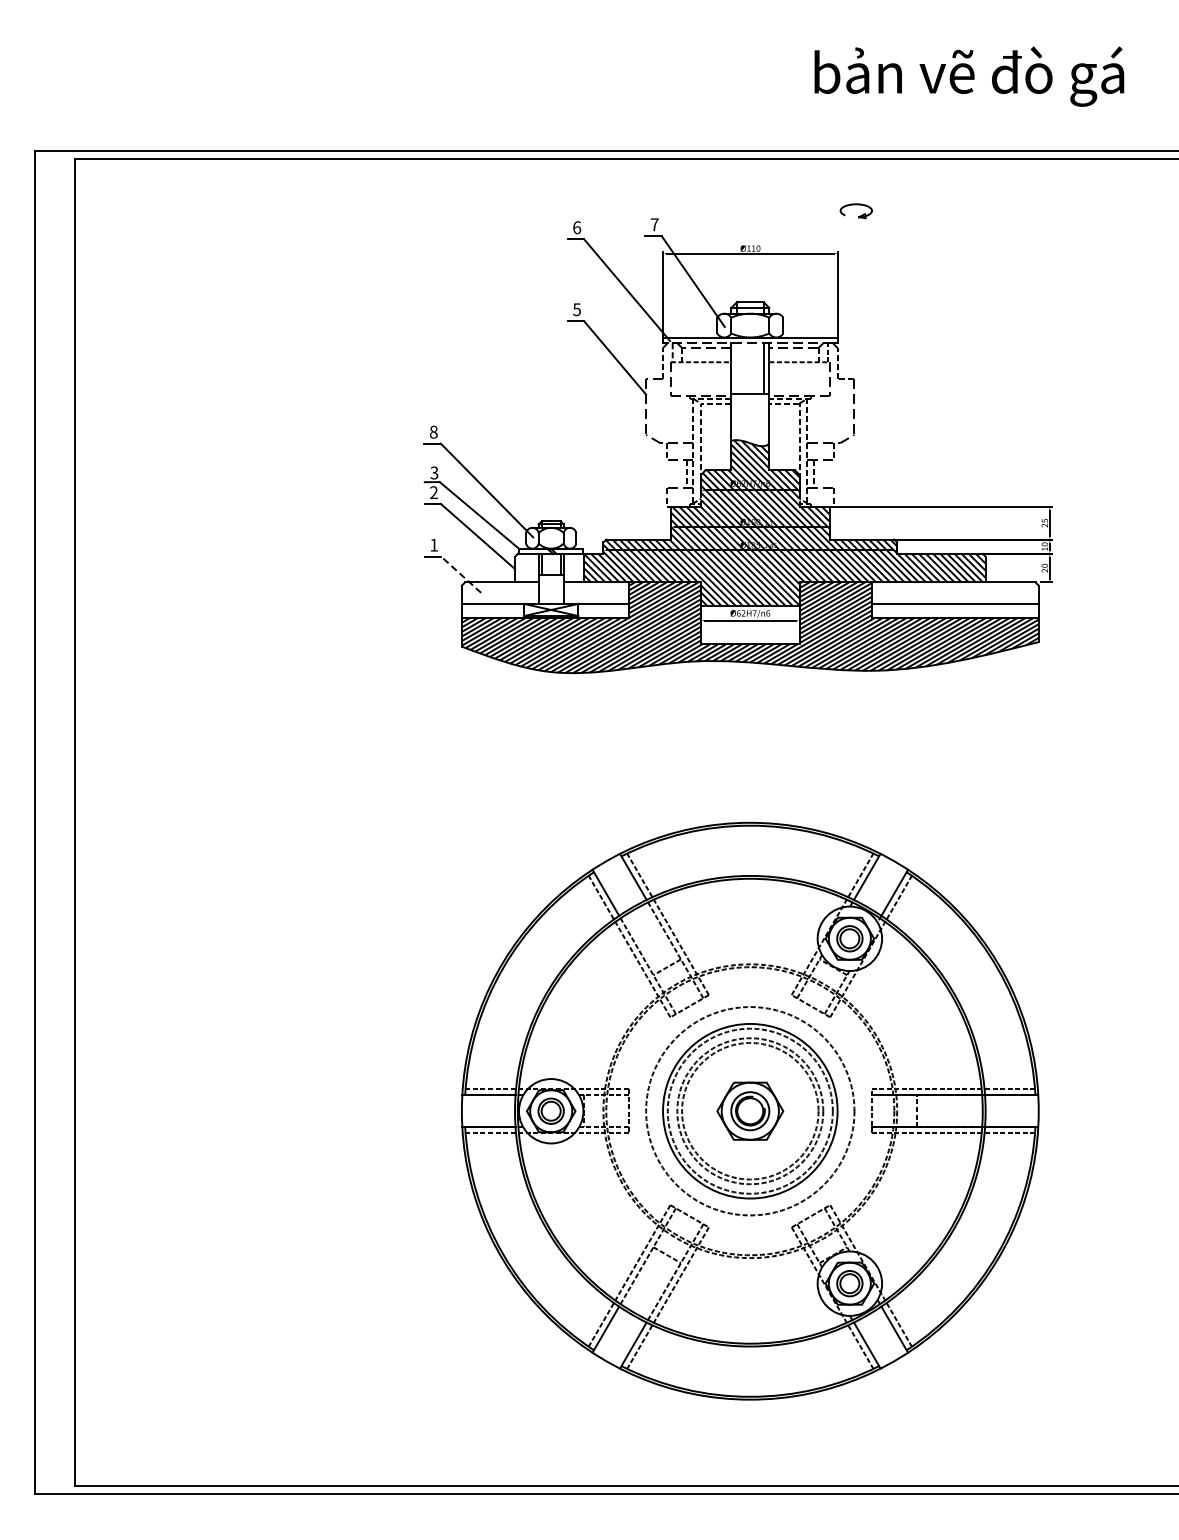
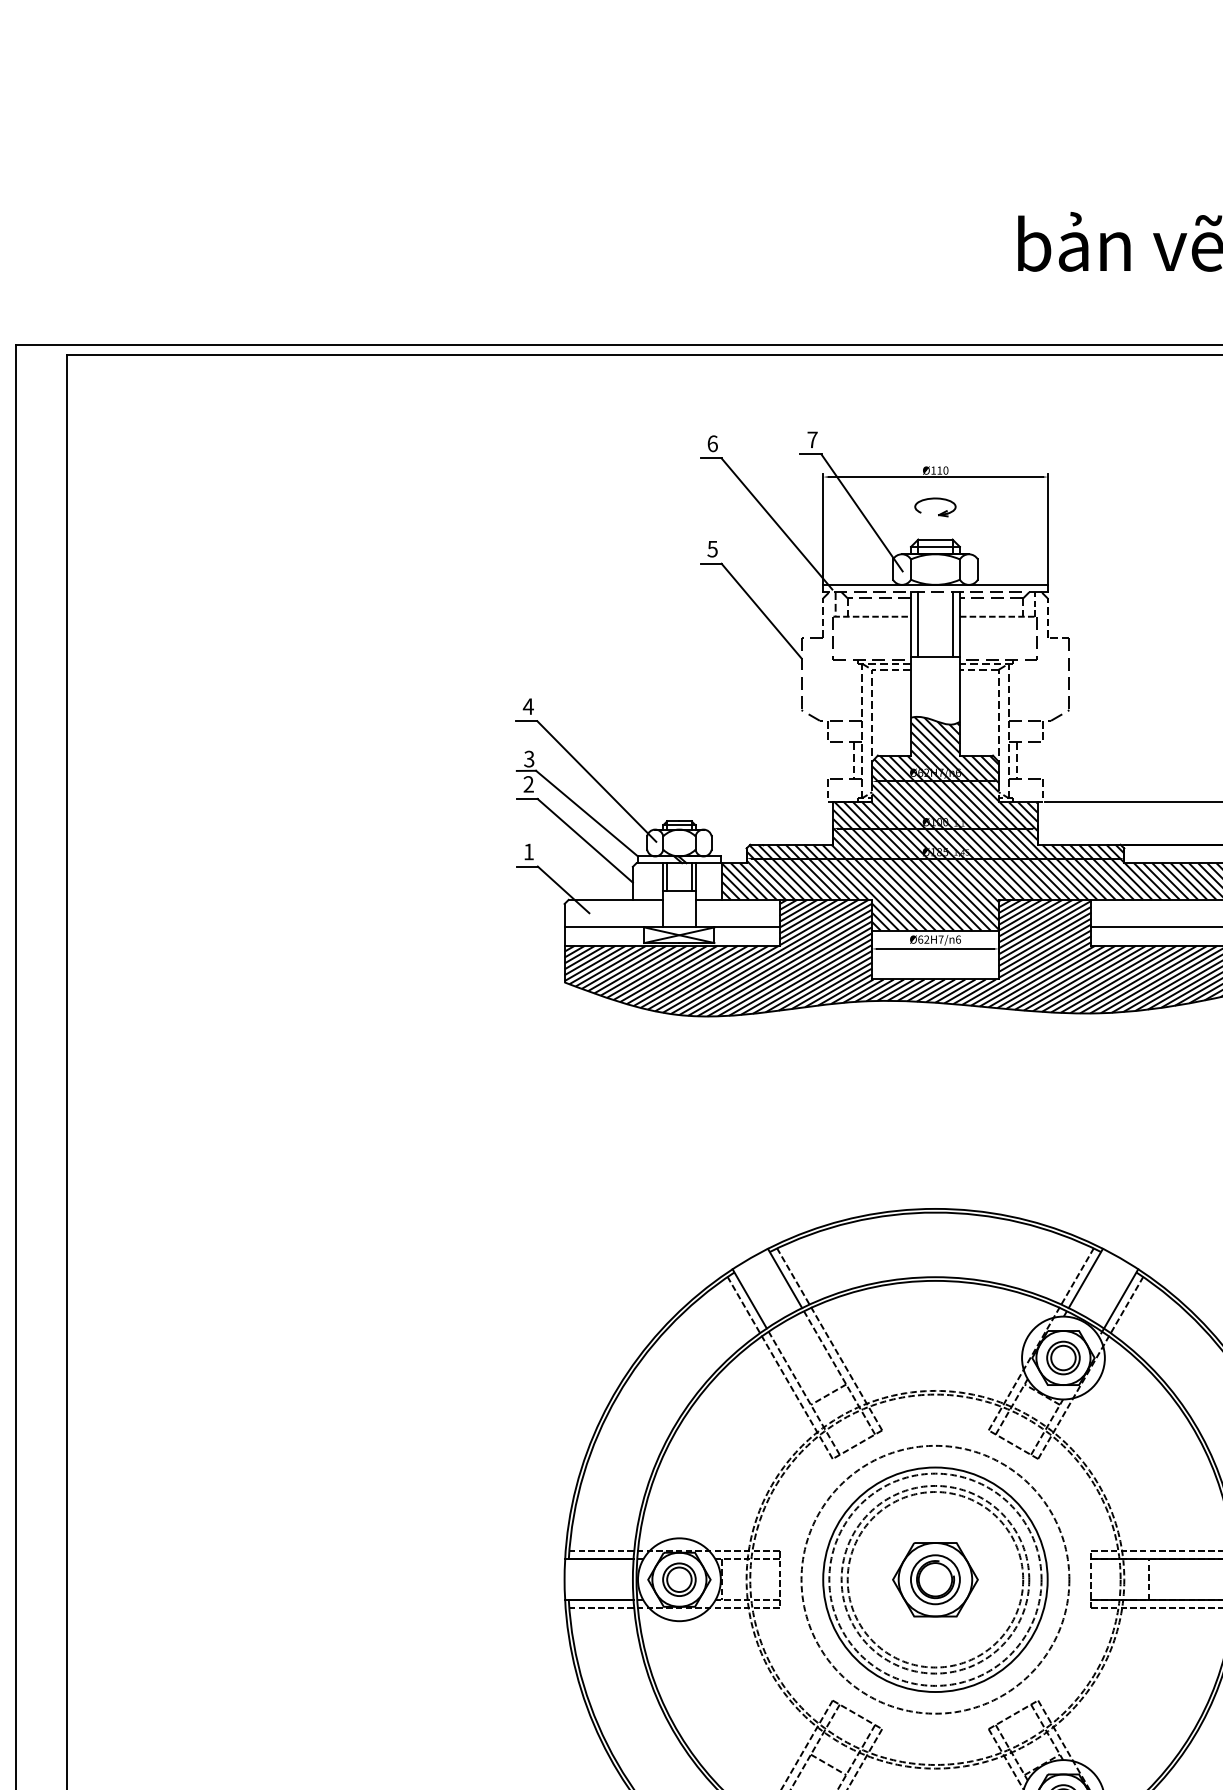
part: (855, 211) -> (934, 507), moved
line: (736, 368) -> (917, 624), added
text: (433, 431) -> (528, 705), 8 -> 4
line: (460, 574) -> (562, 889), dashed -> solid

